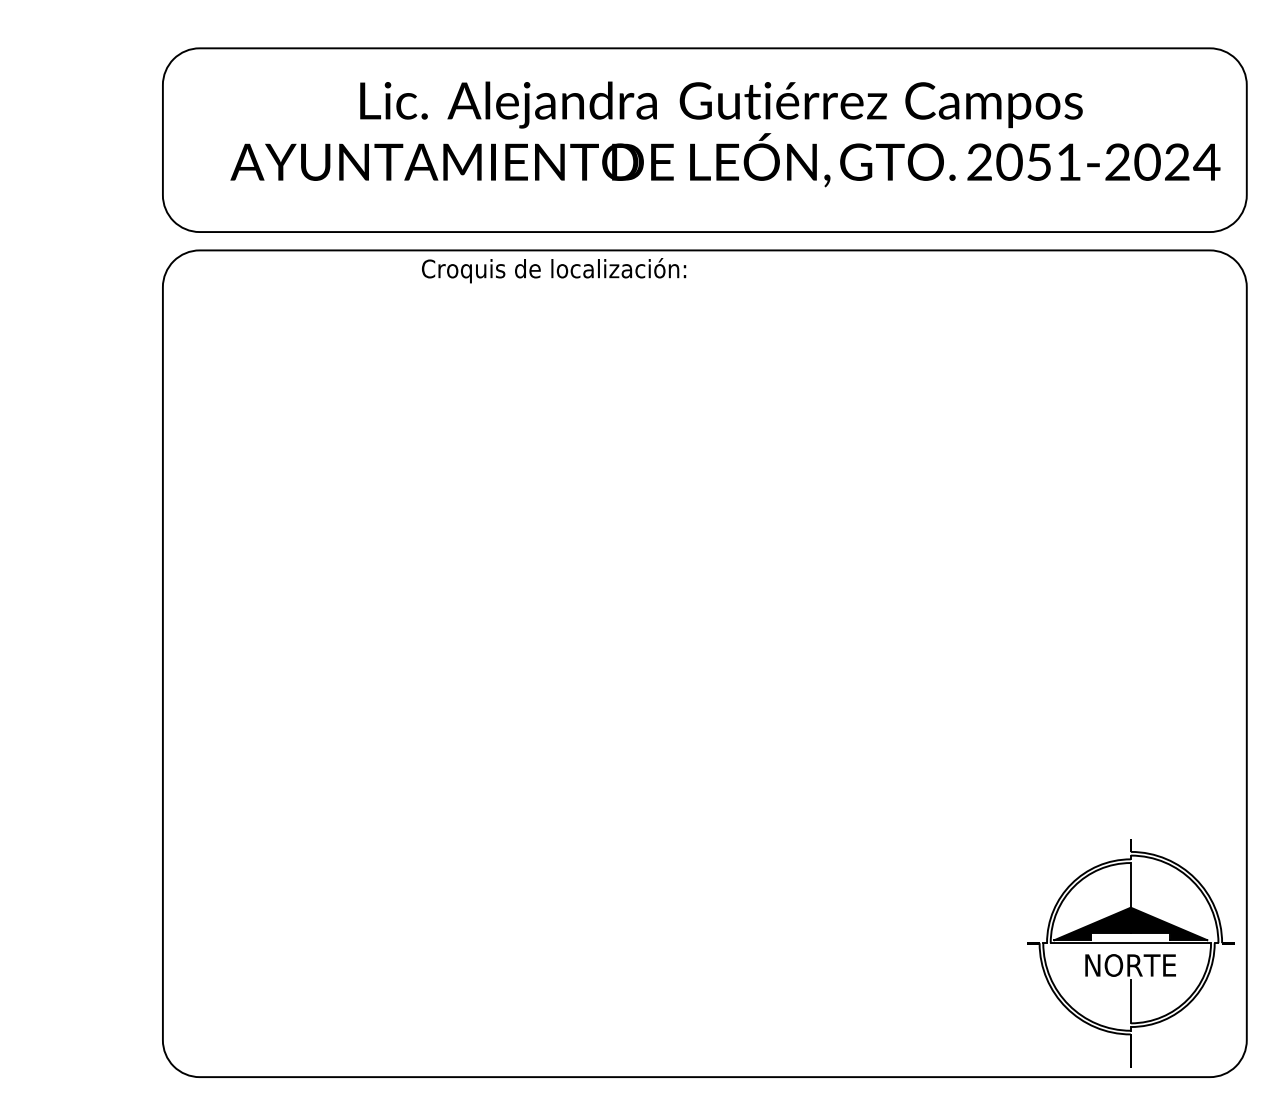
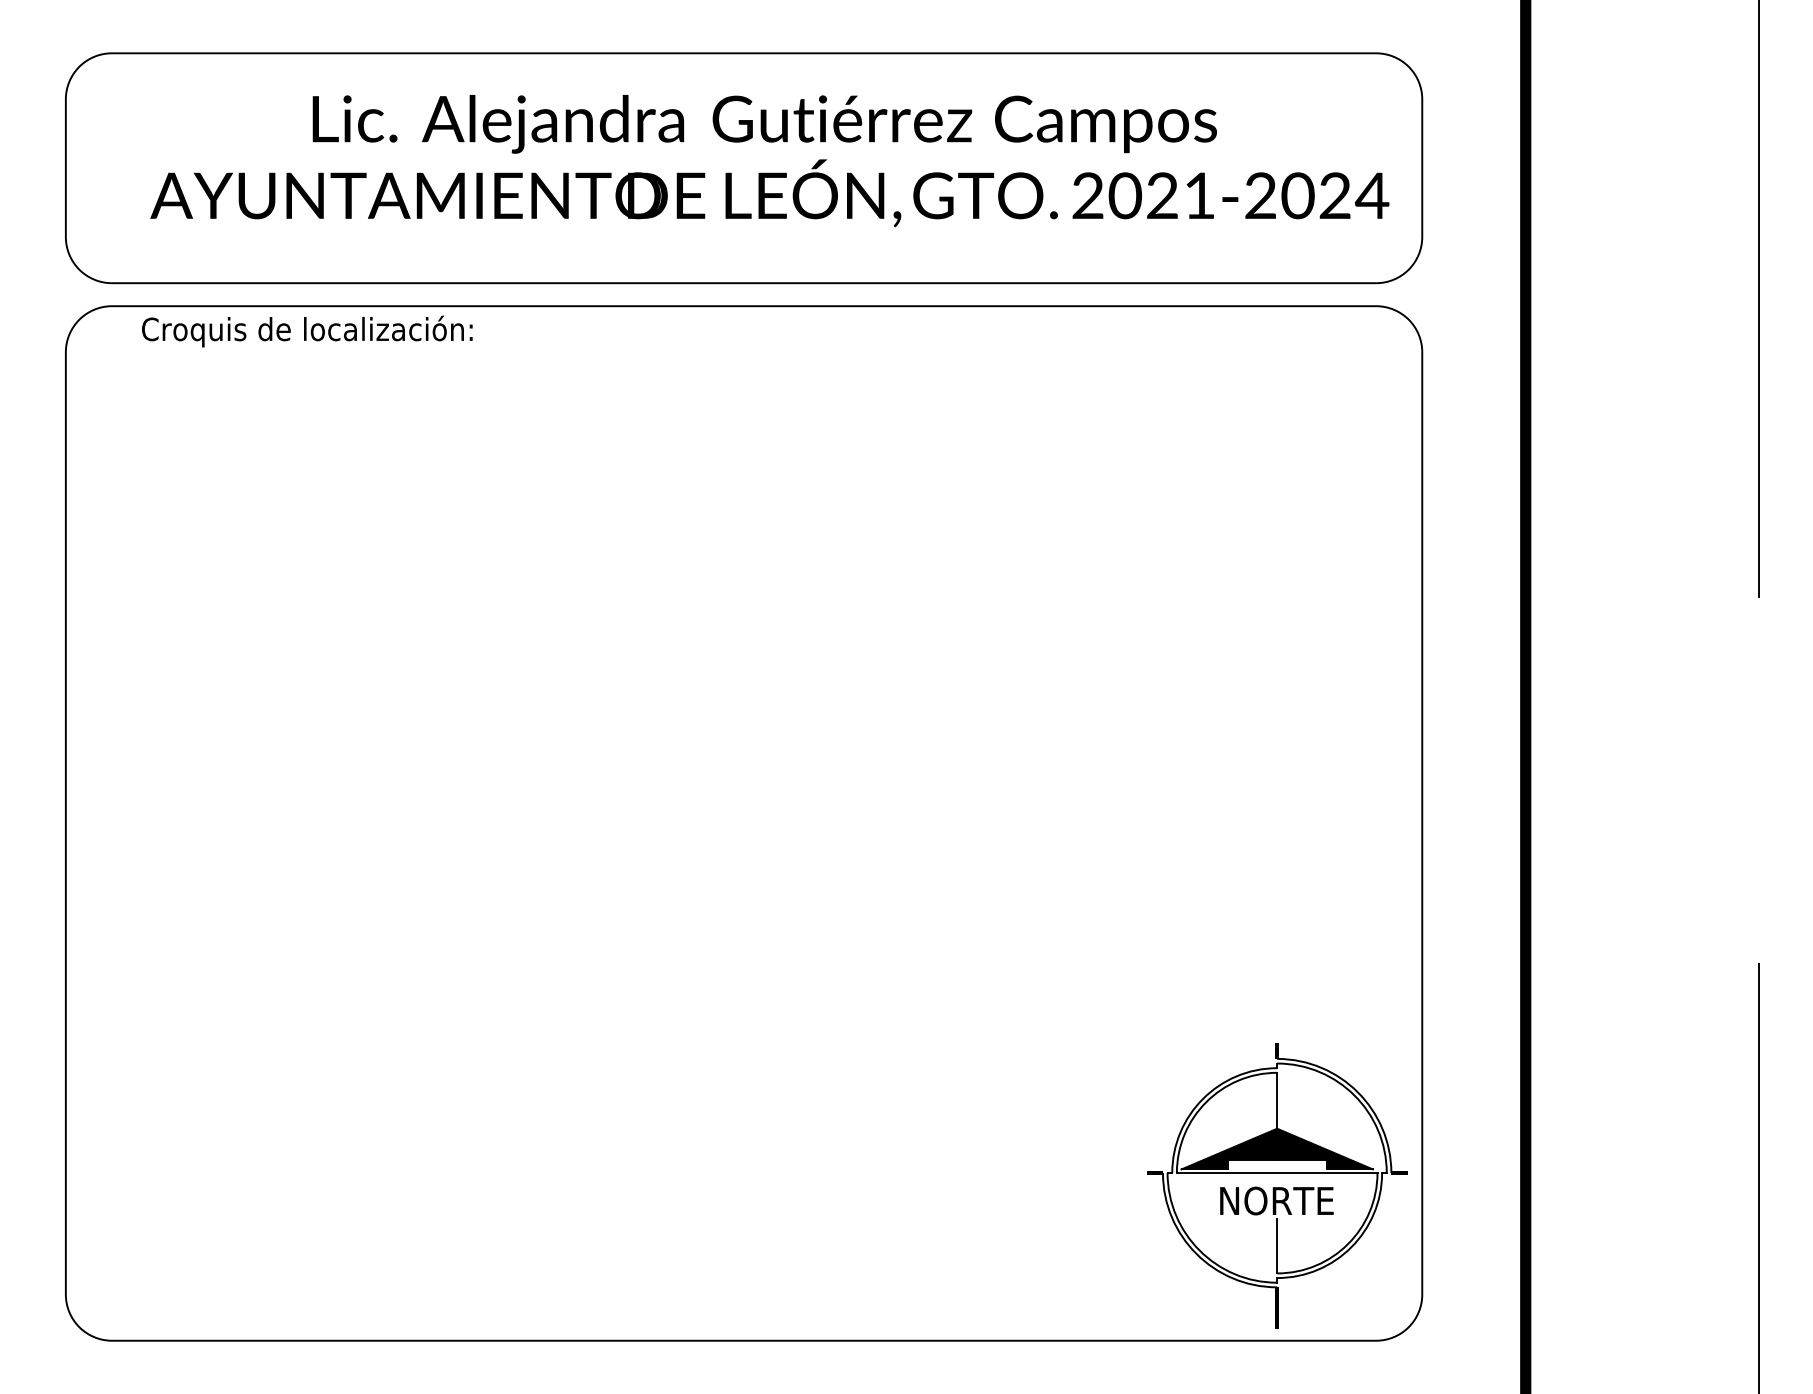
text: (1039, 161) -> (1162, 195), 2051-2024 -> 2021-2024
text: (554, 270) -> (307, 331), moved

